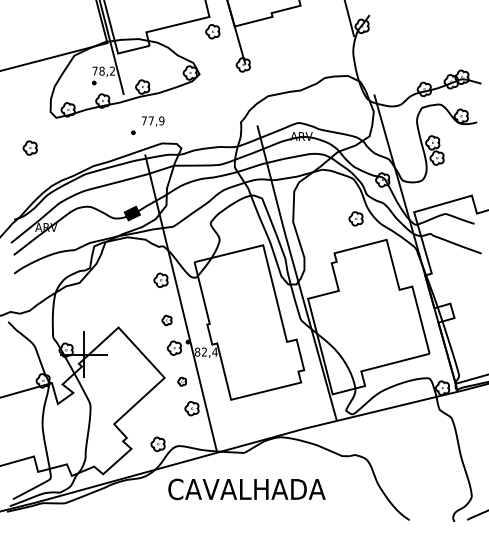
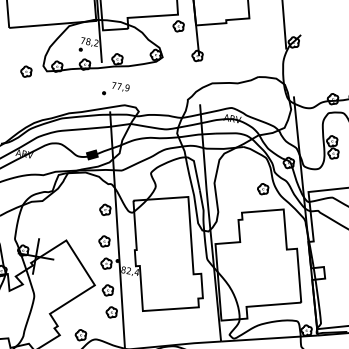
part: (29, 147) -> (25, 71), moved
part: (166, 320) -> (104, 241), size x1.43
part: (181, 381) -> (107, 290), size x1.67

